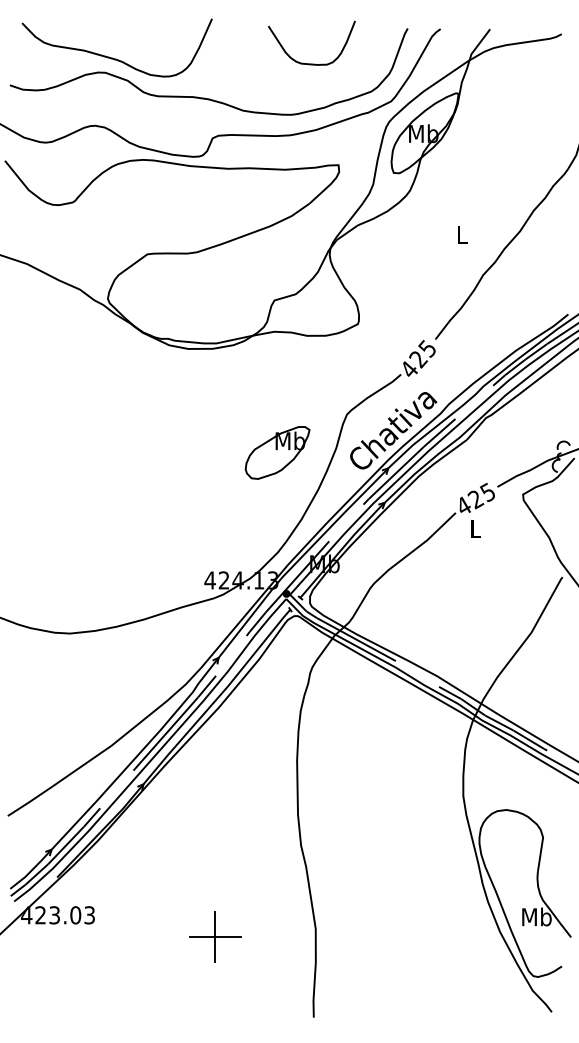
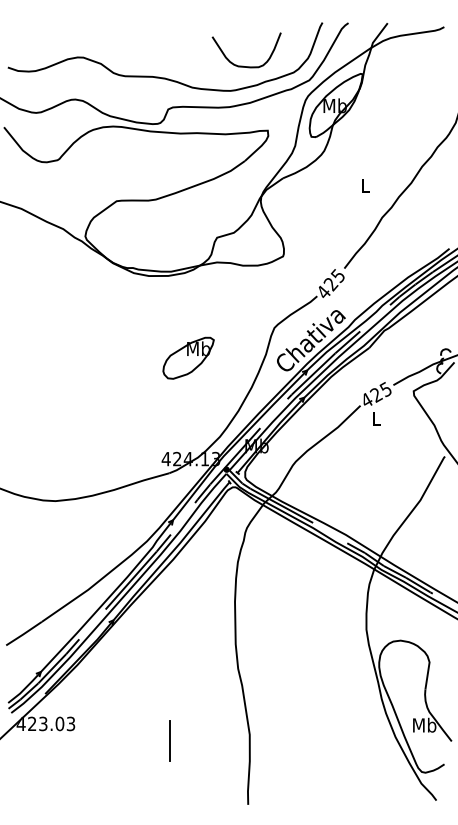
curve: (113, 57) -> (89, 45), removed
curve: (307, 62) -> (243, 65), moved
part: (277, 451) -> (188, 357), moved
line: (215, 937) -> (170, 741), removed

